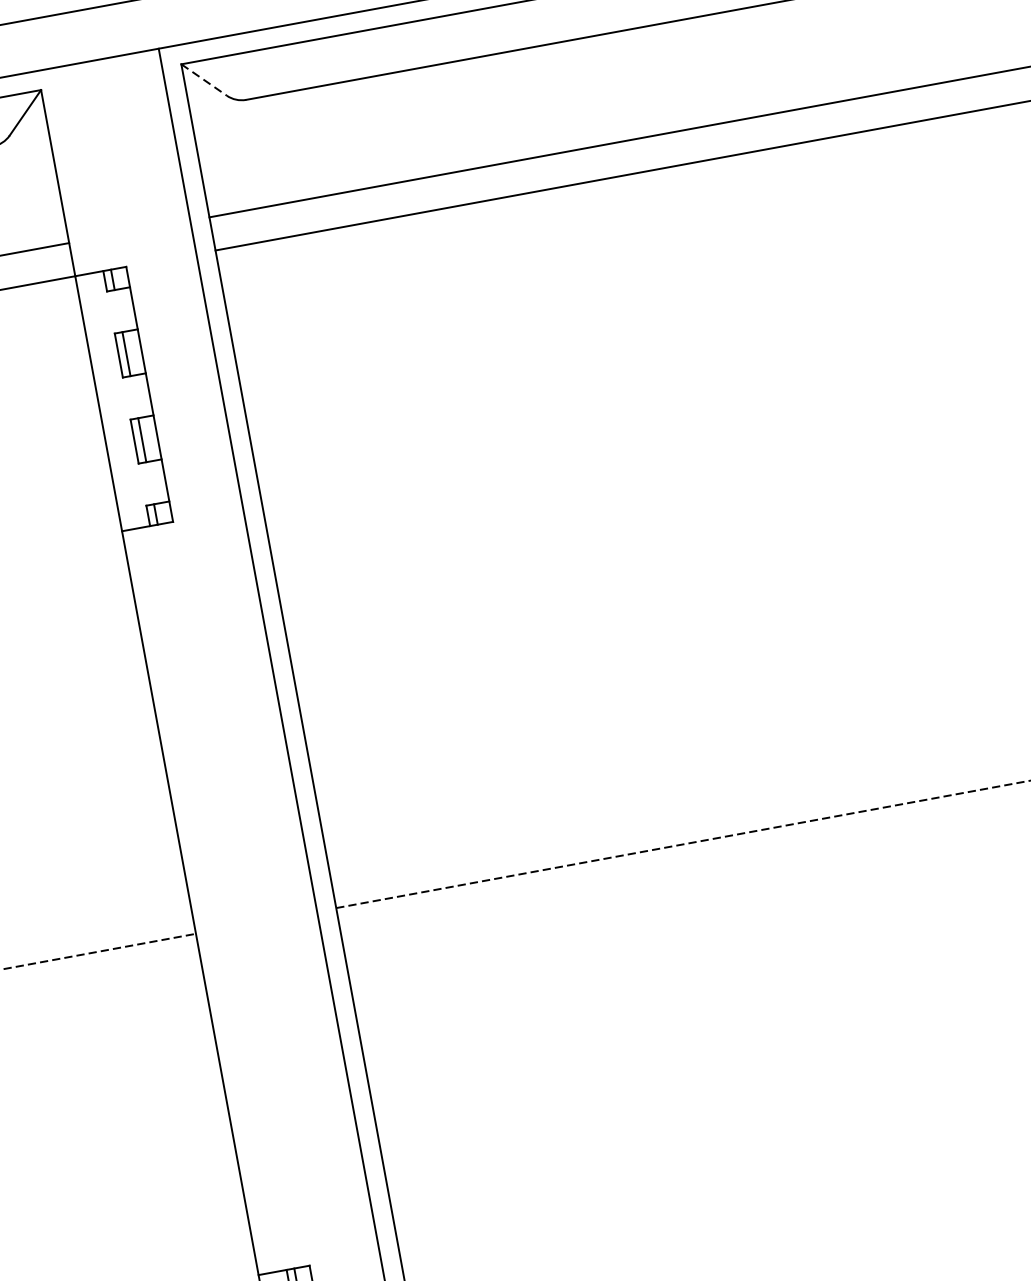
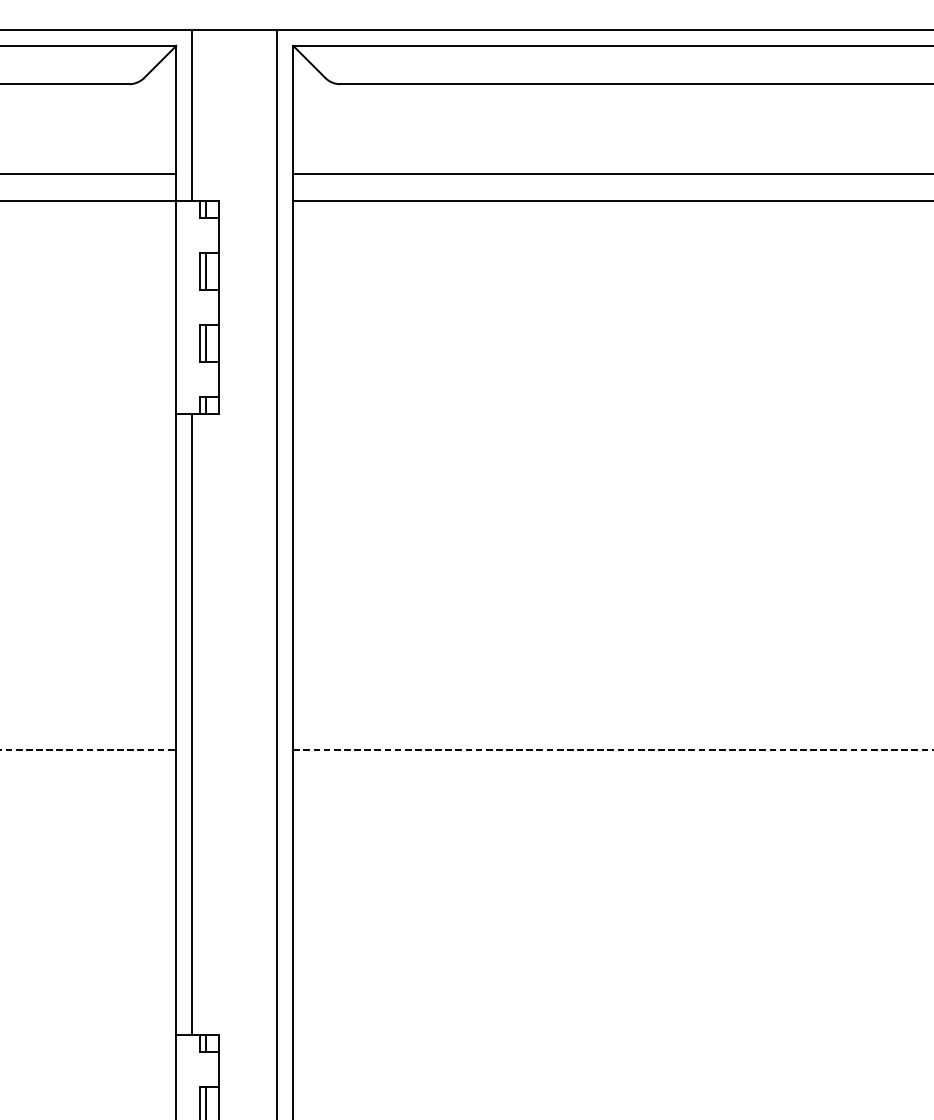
line: (204, 79) -> (309, 61), dashed -> solid
line: (75, 169) -> (192, 115), added
line: (209, 898) -> (192, 723), added

